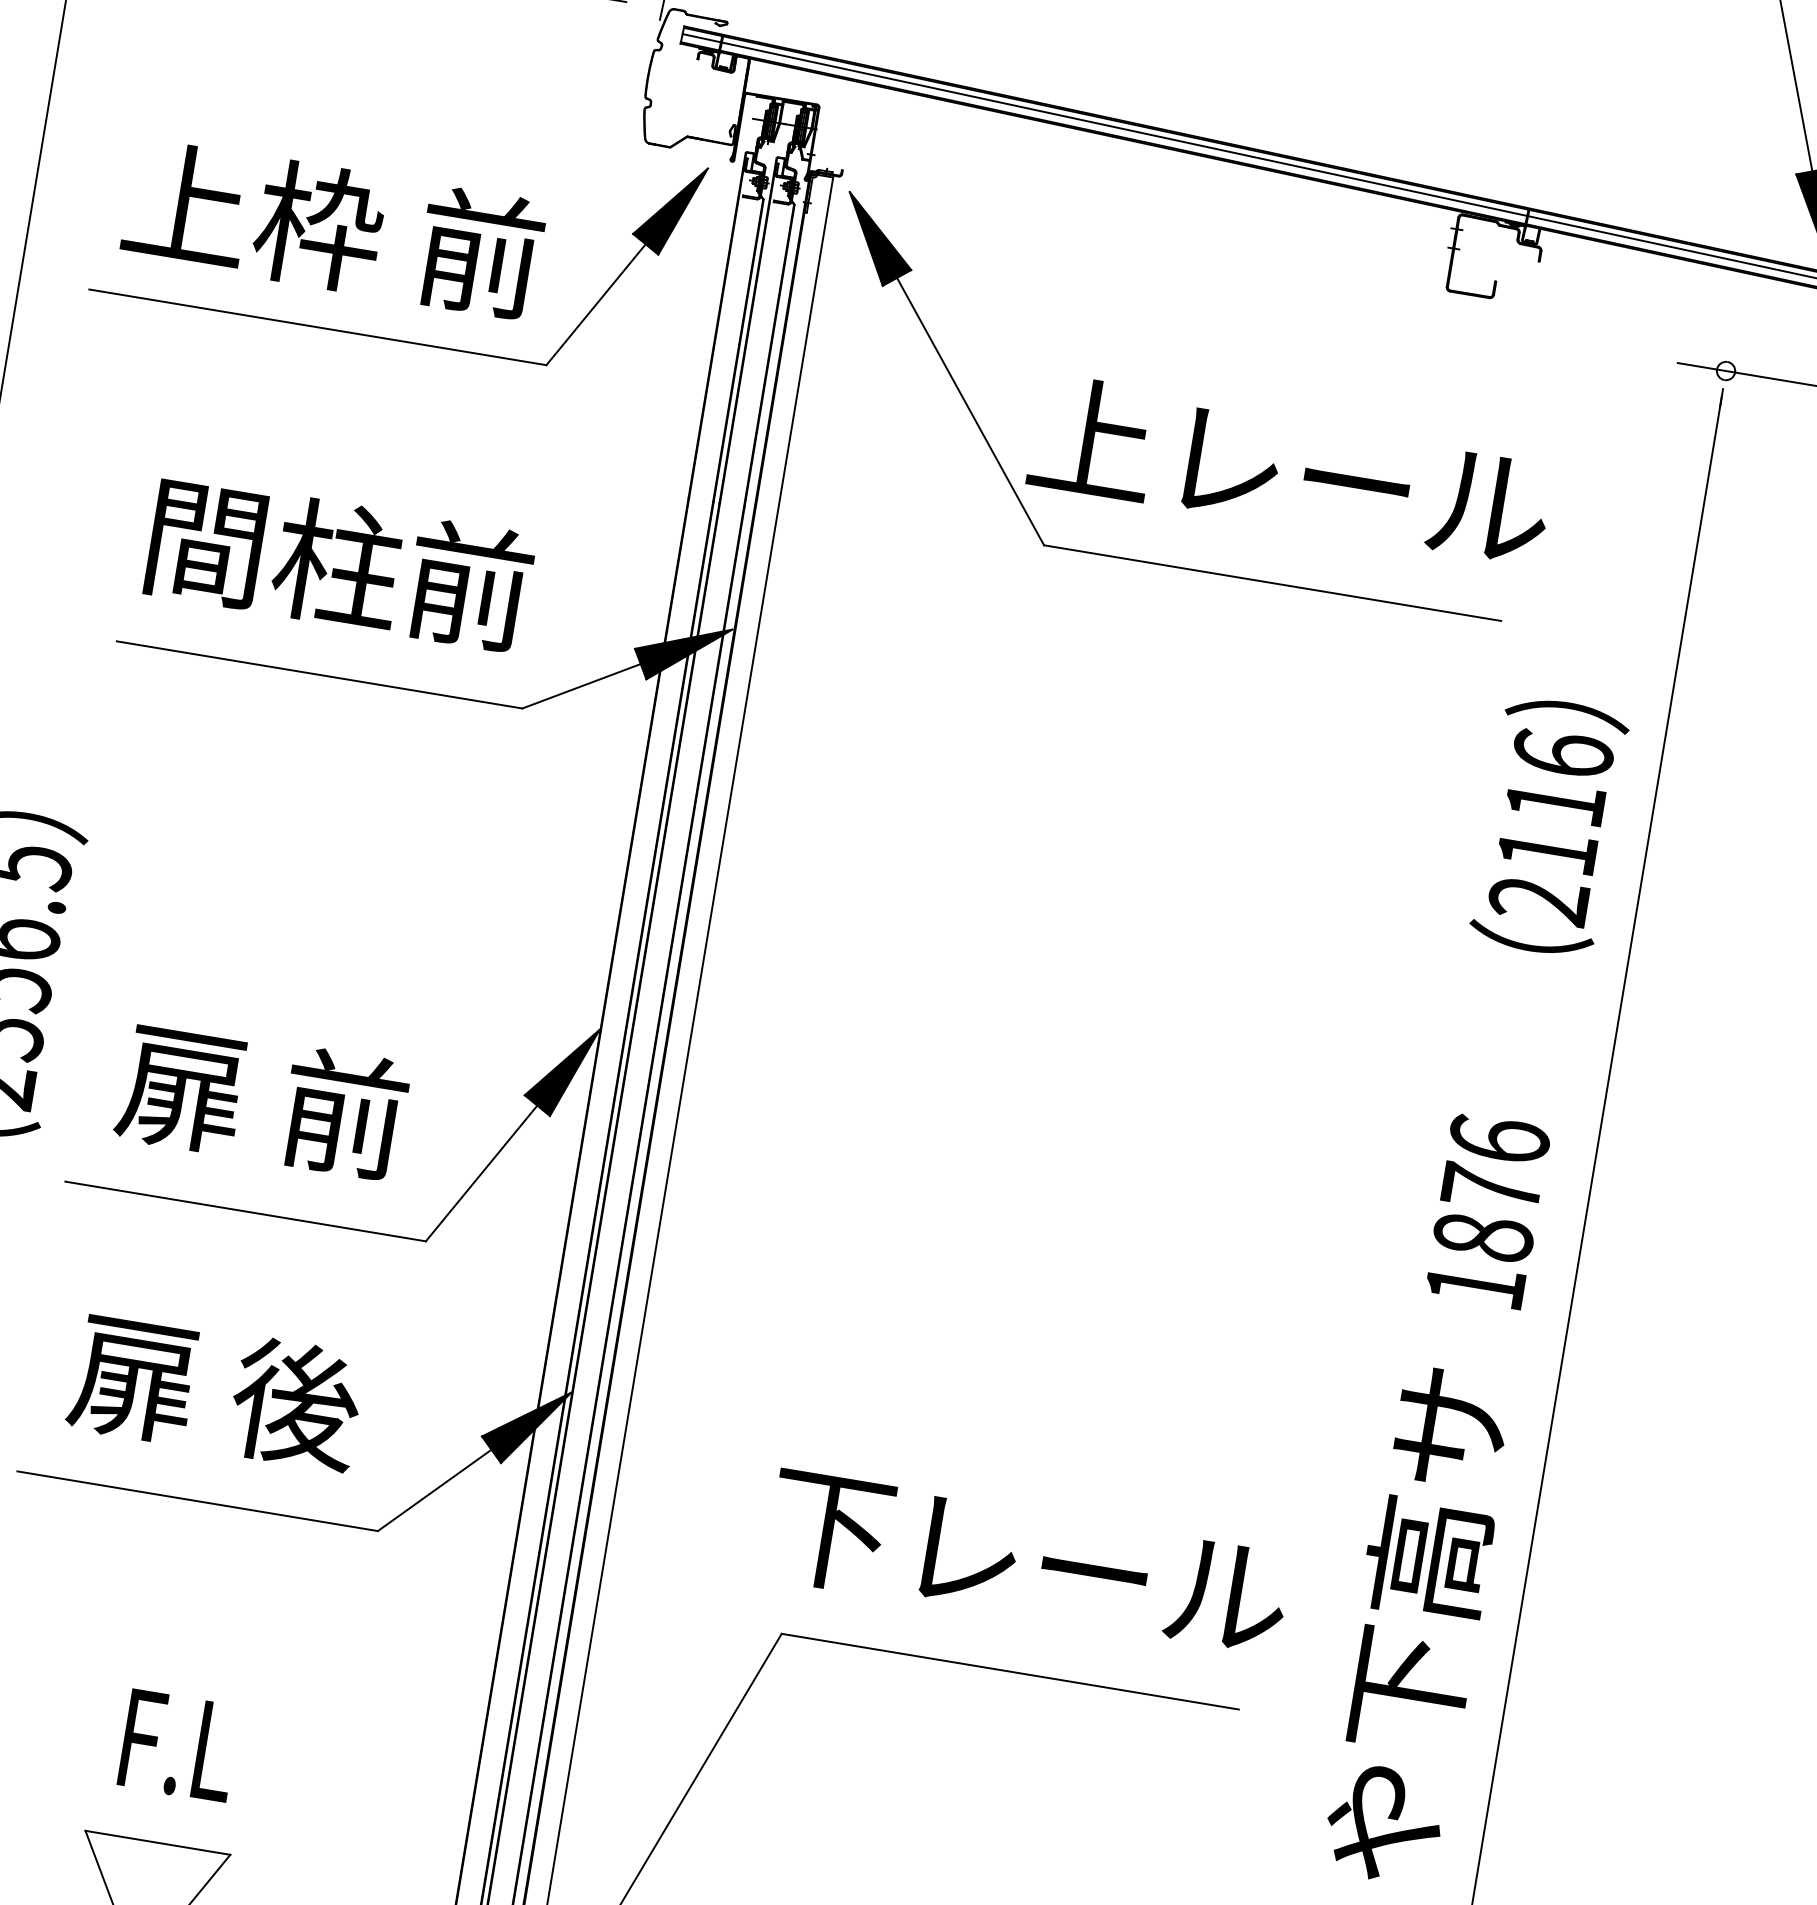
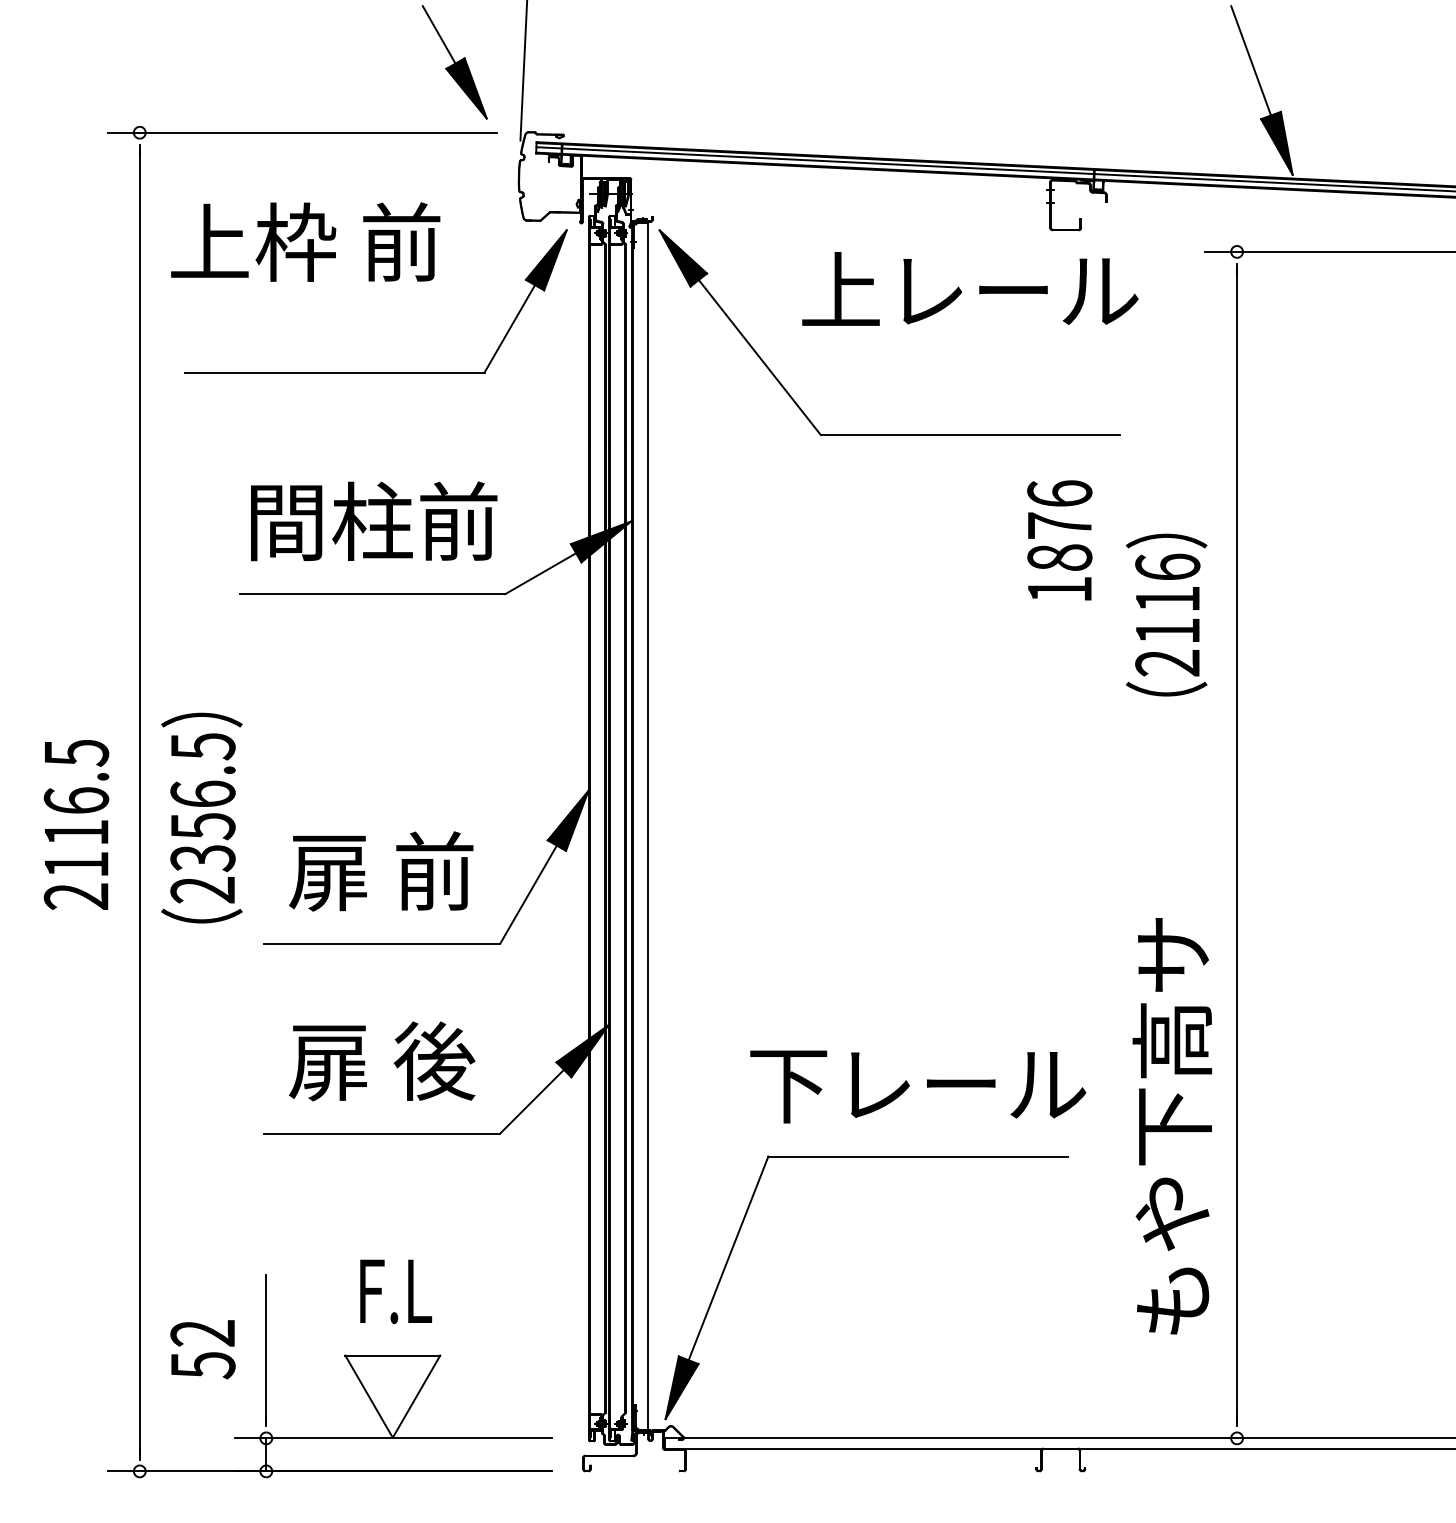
text: (333, 227) -> (305, 241), moved
text: (1291, 469) -> (970, 288), moved
text: (1549, 825) -> (1166, 614), moved
text: (1487, 1210) -> (1059, 540), moved

